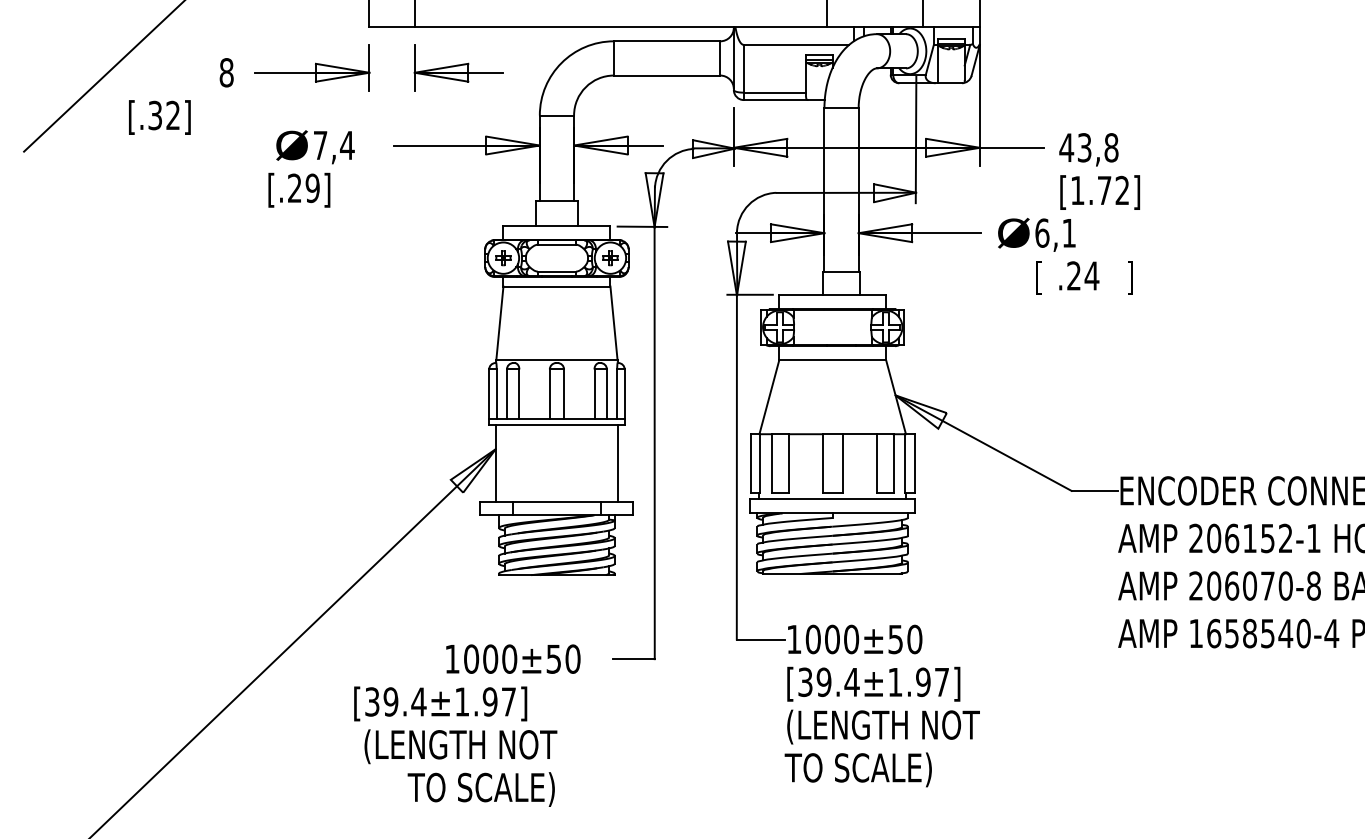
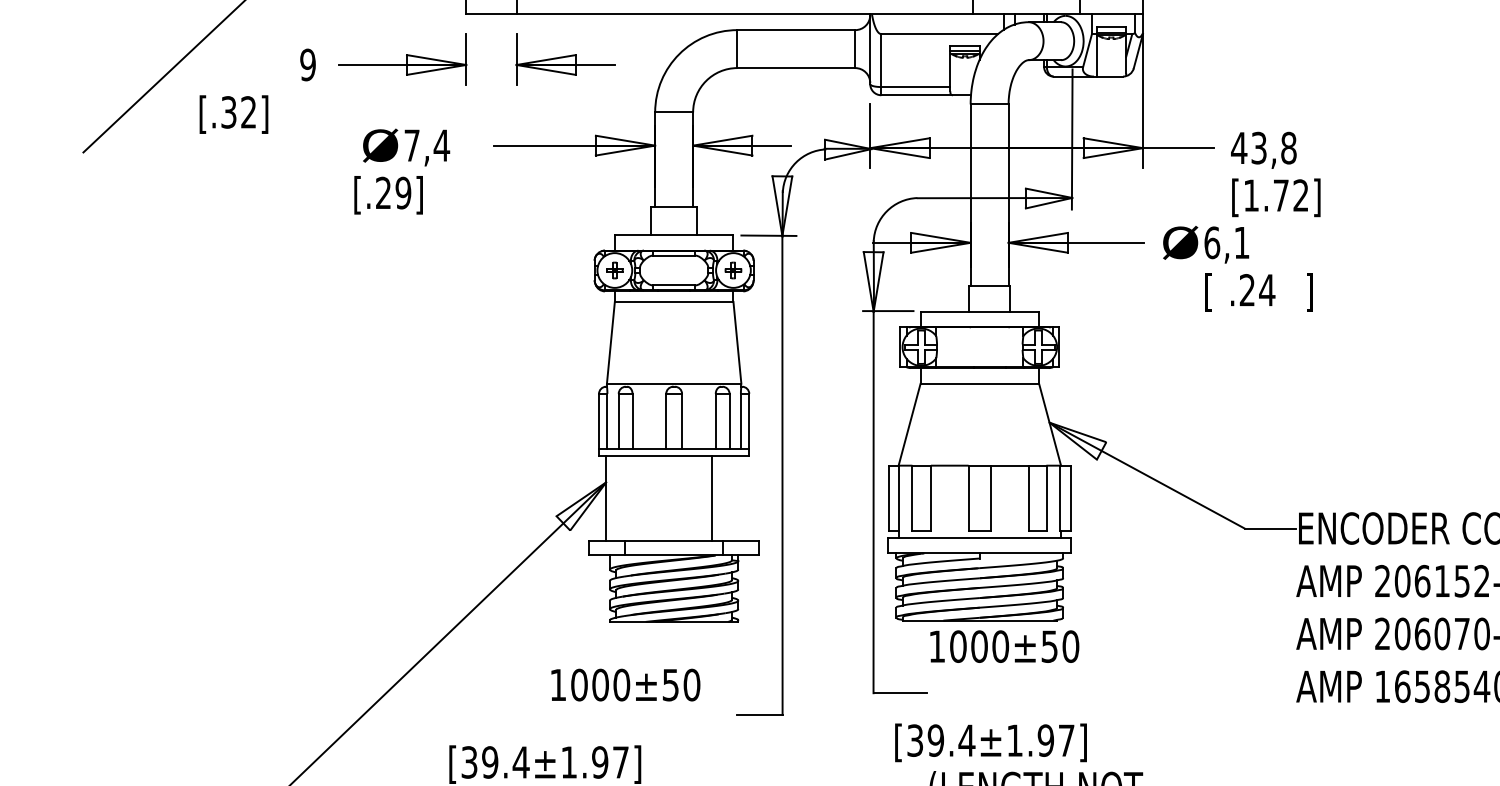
text: (226, 72) -> (307, 64), 8 -> 9
line: (618, 463) -> (712, 498), moved
text: (855, 639) -> (1005, 646), moved
text: (513, 658) -> (625, 684), moved
text: (873, 683) -> (990, 741), moved

